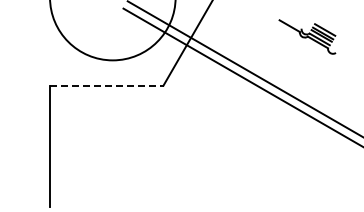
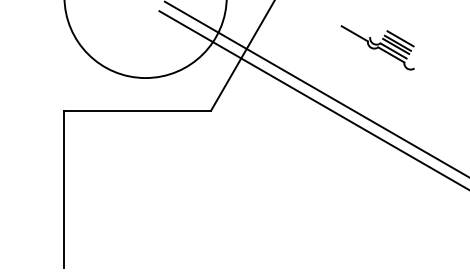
part: (307, 36) -> (377, 47), moved
line: (106, 85) -> (137, 110), dashed -> solid

